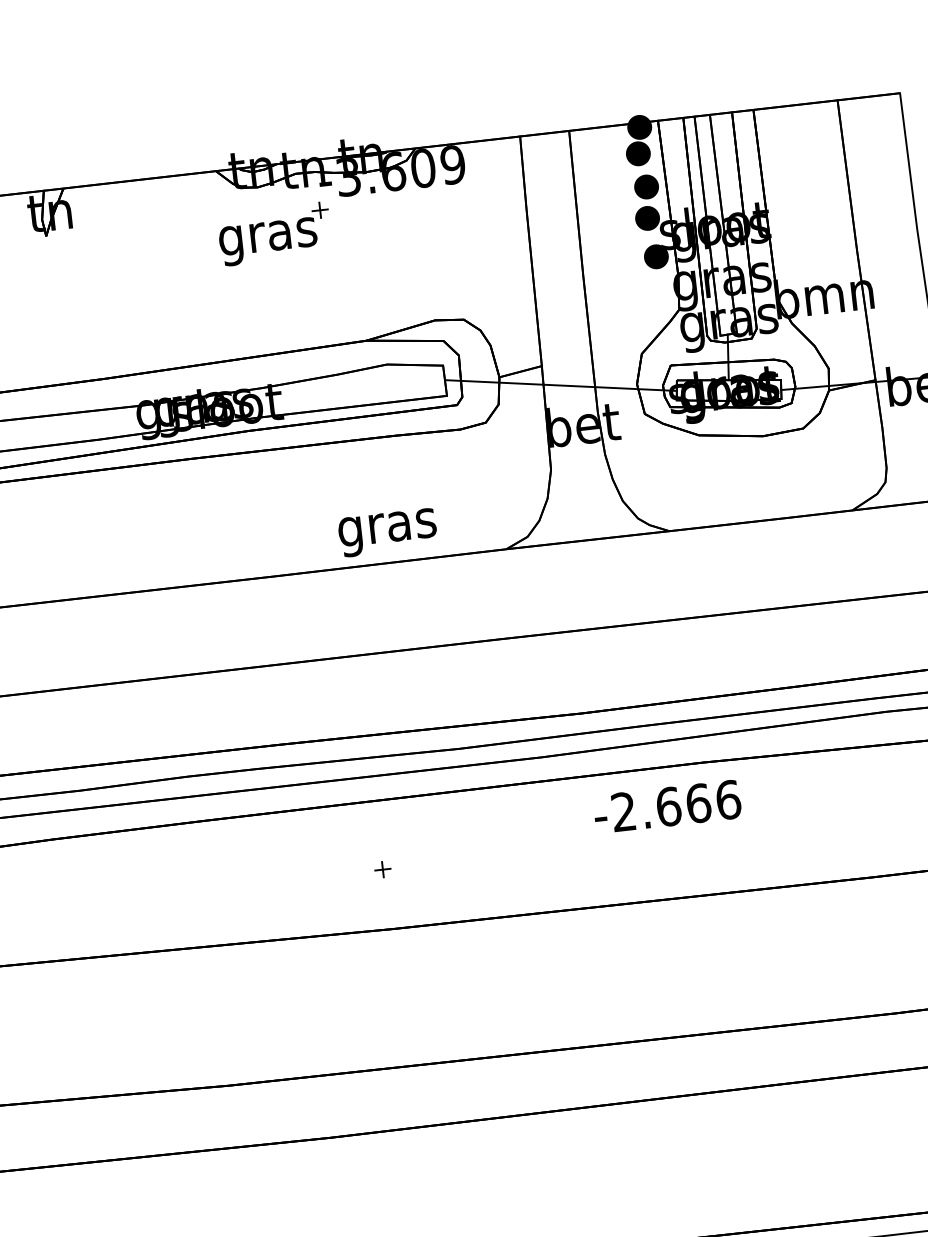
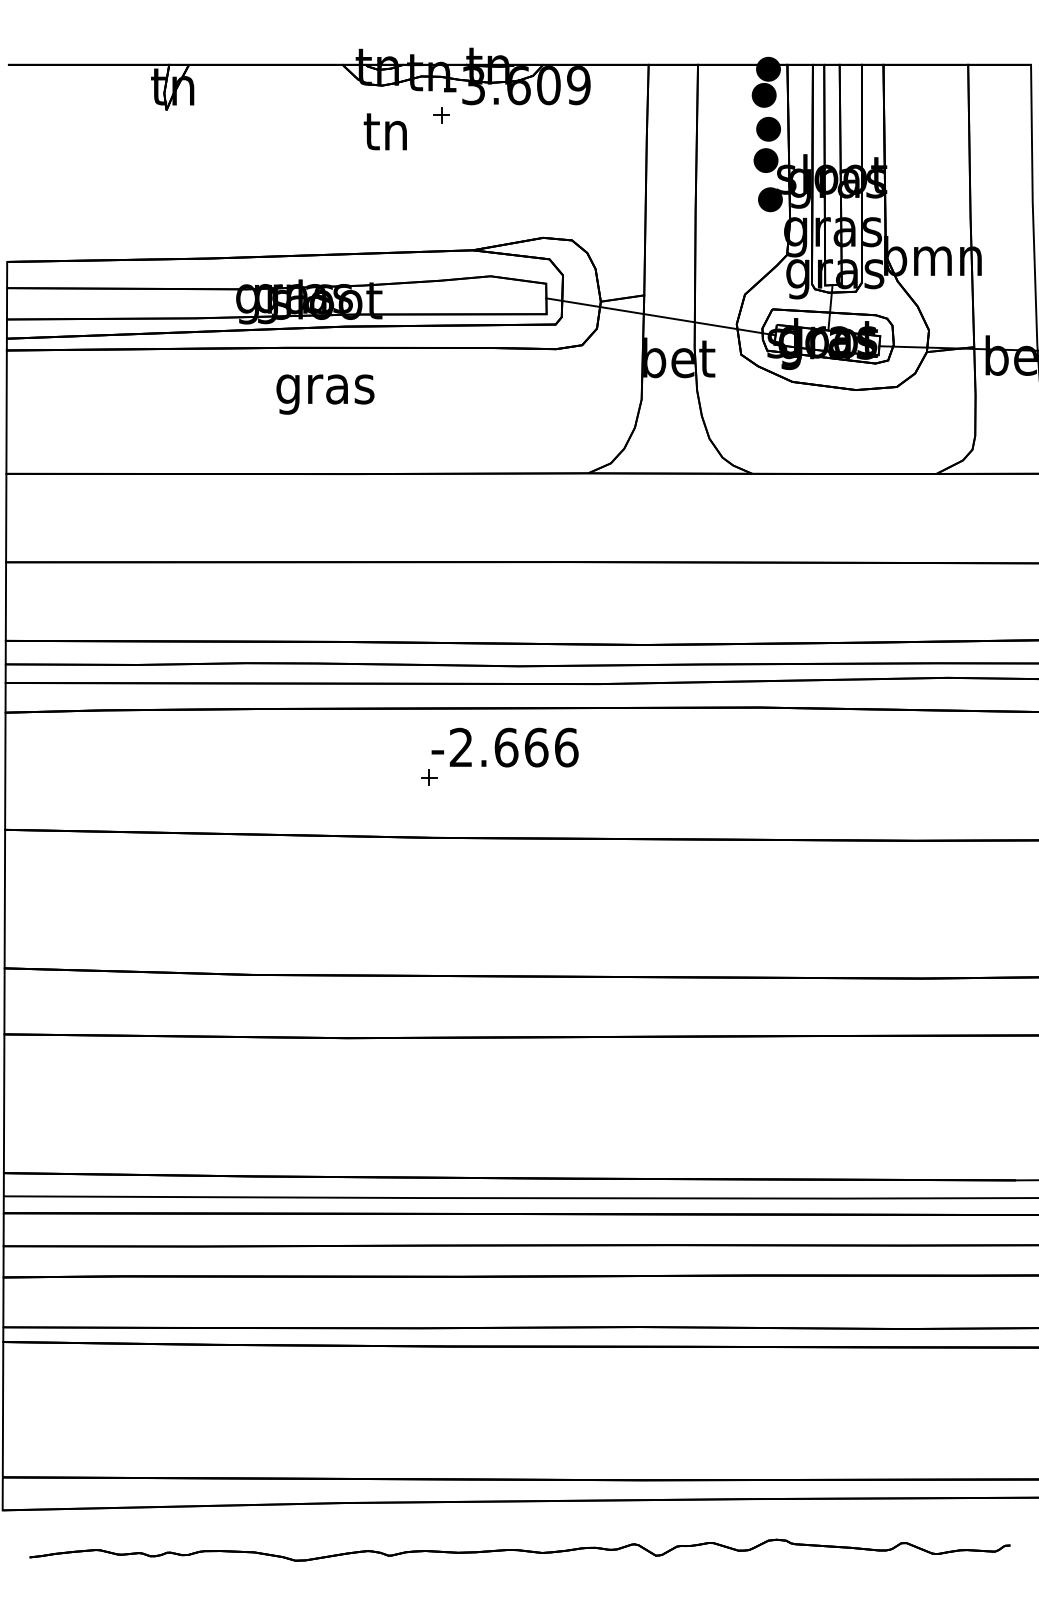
text: (267, 238) -> (386, 137), gras -> tn
text: (387, 532) -> (325, 394), moved
text: (666, 806) -> (504, 747), moved

